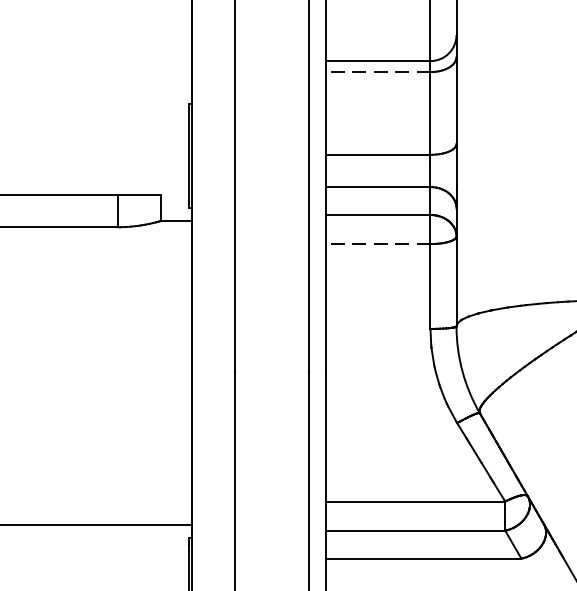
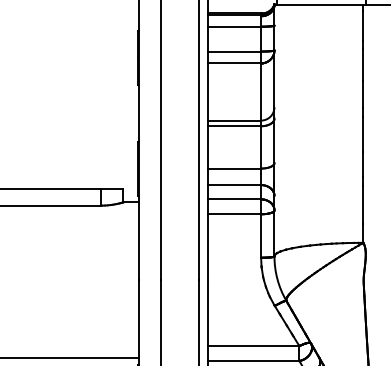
line: (378, 72) -> (234, 126), dashed -> solid
line: (378, 244) -> (234, 214), dashed -> solid

